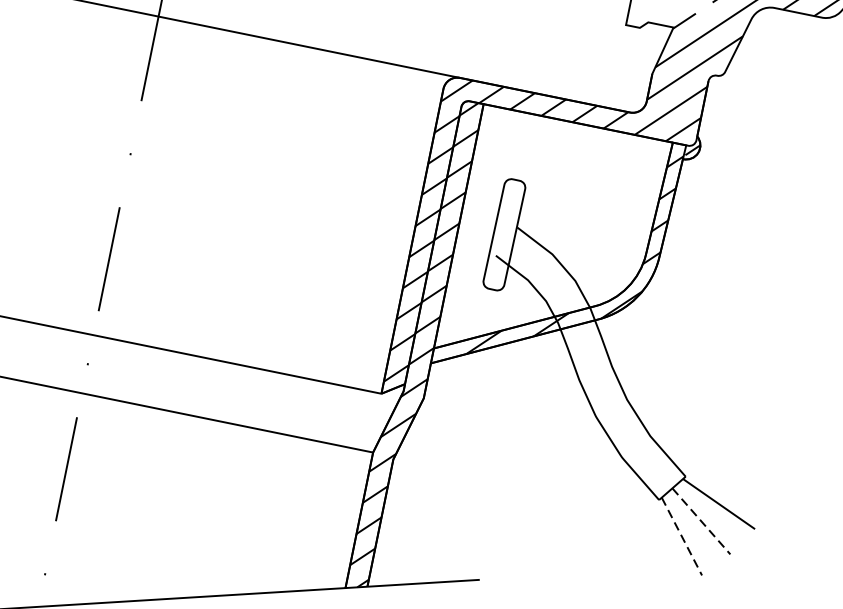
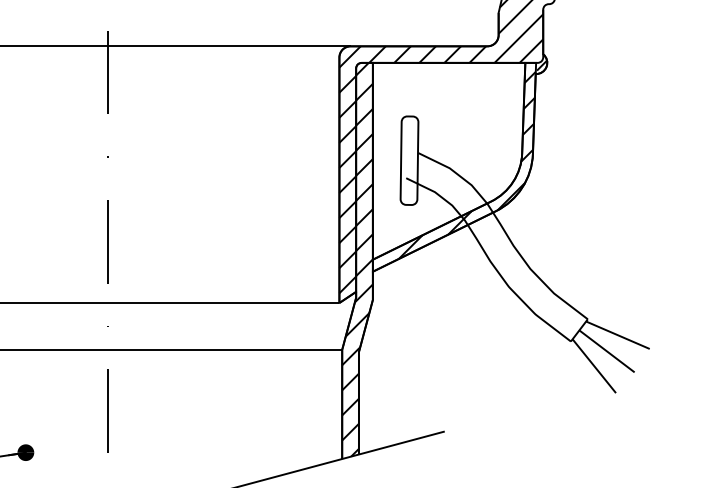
line: (701, 521) -> (607, 351), dashed -> solid
line: (682, 536) -> (594, 366), dashed -> solid

